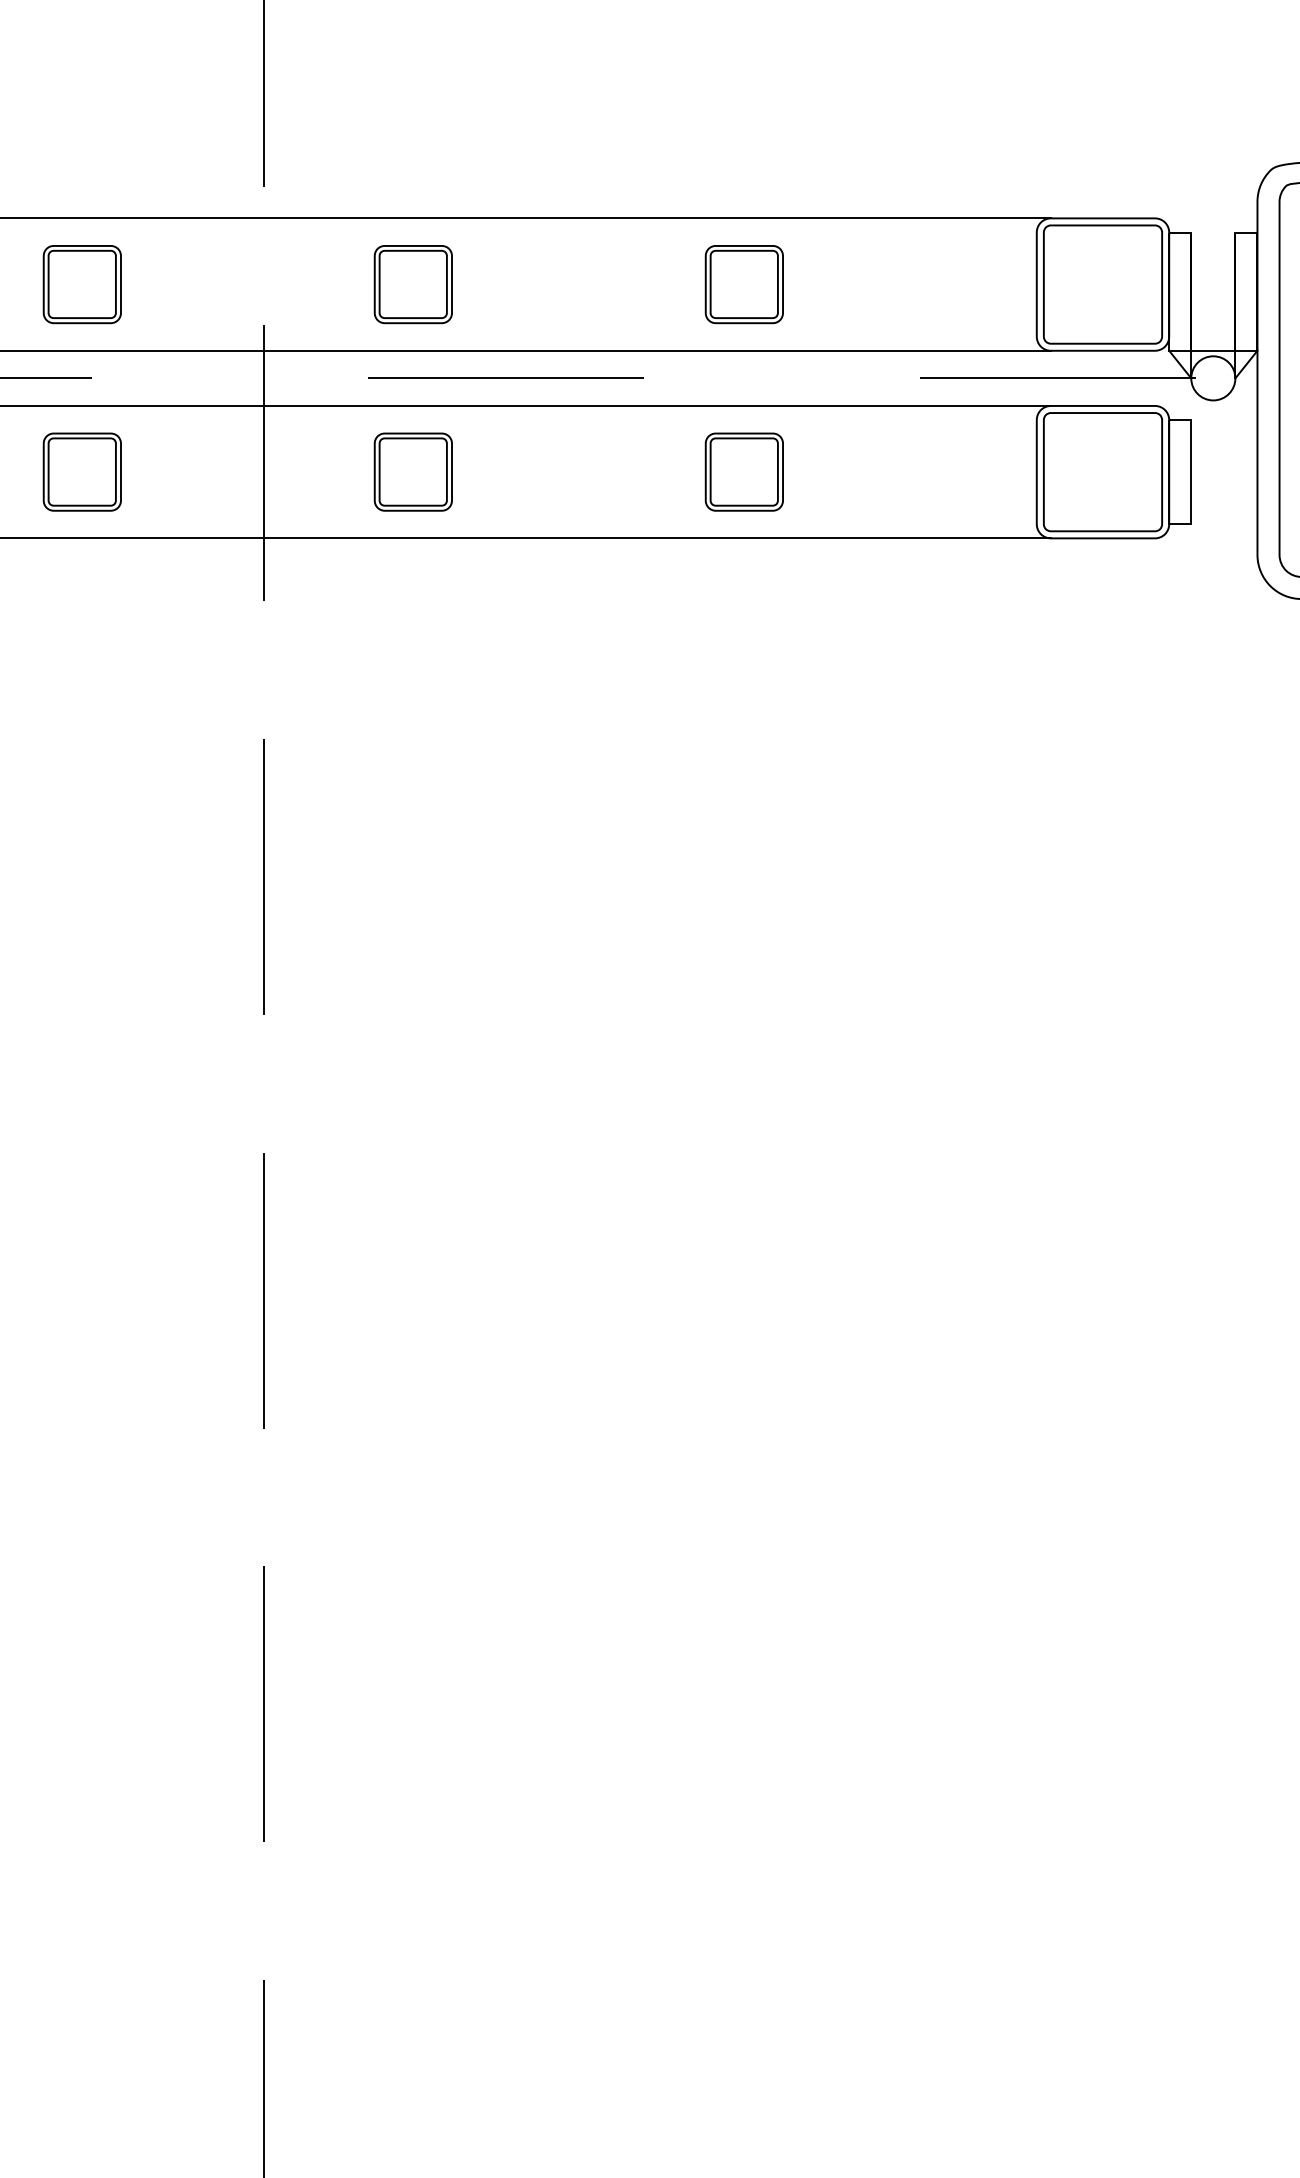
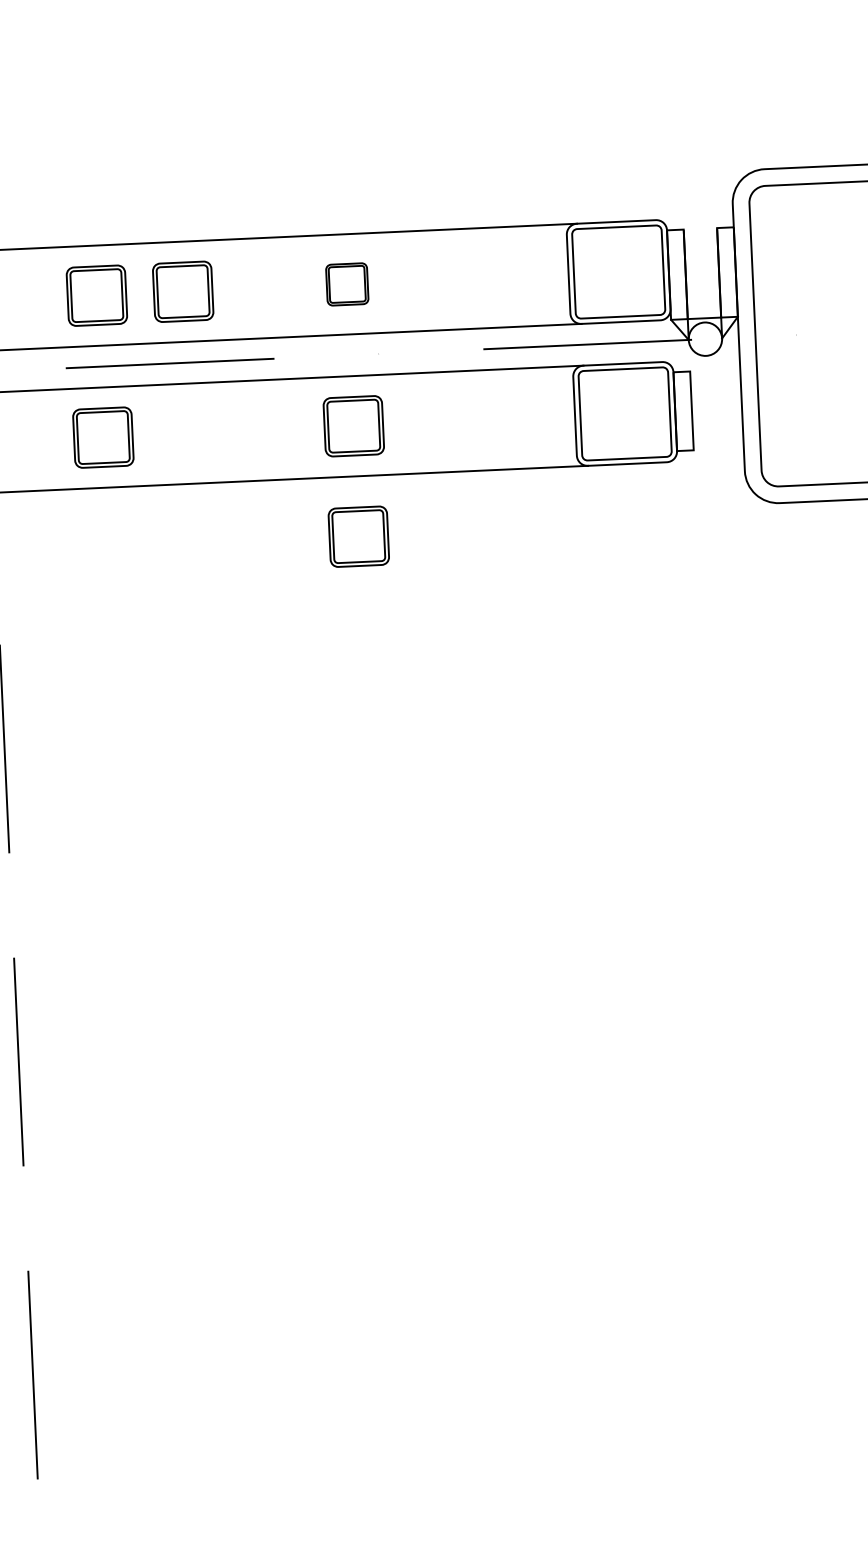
part: (526, 284) -> (182, 291), added
part: (743, 284) -> (346, 284), size x0.7
part: (743, 617) -> (358, 536), added

